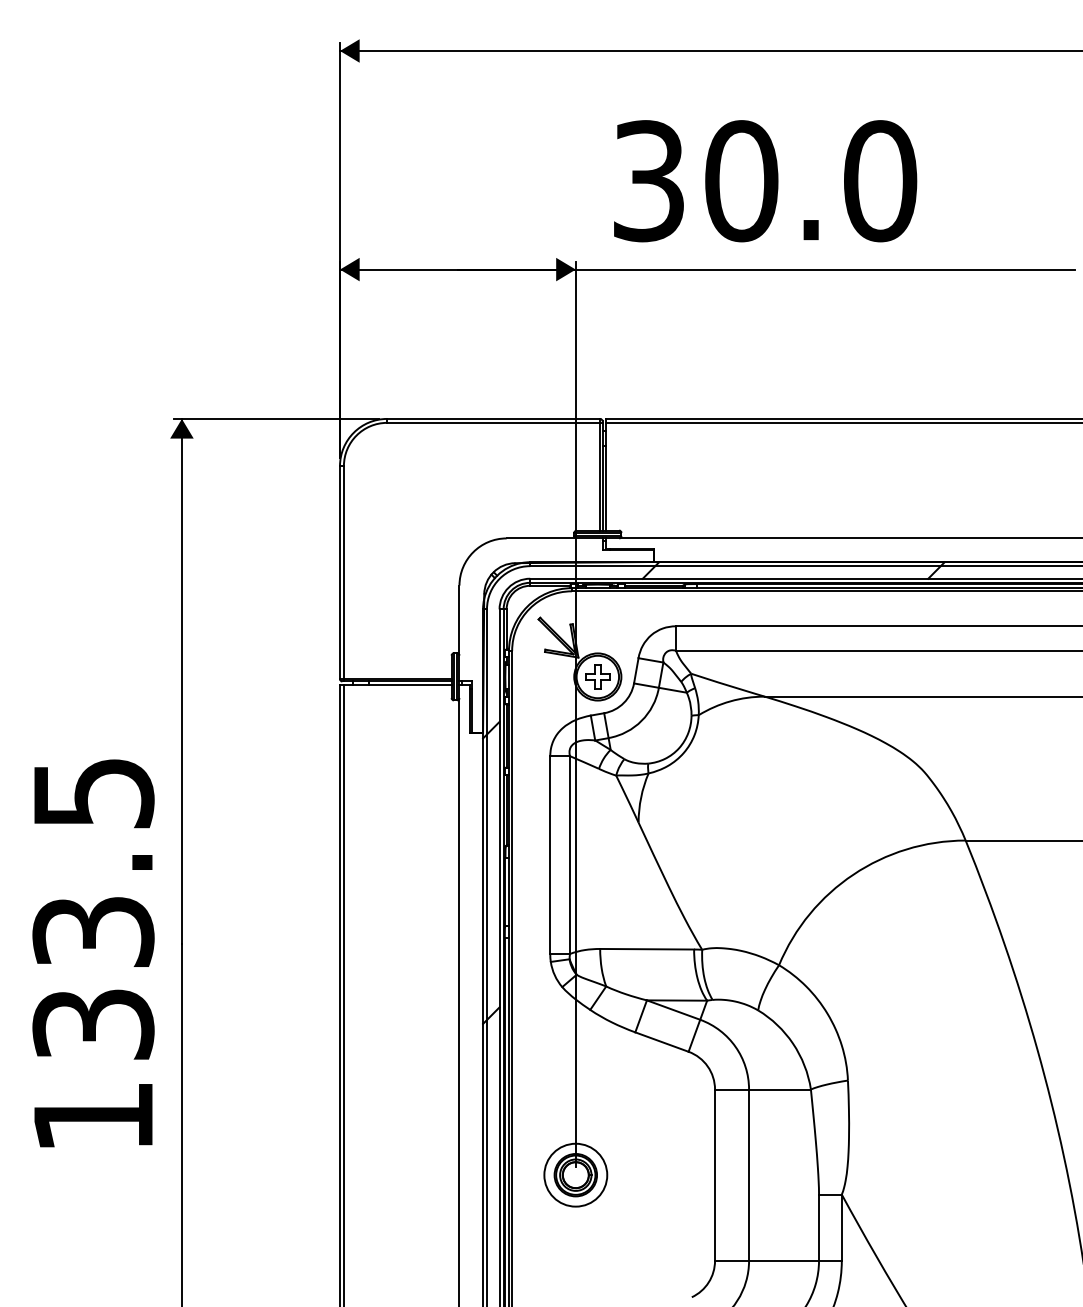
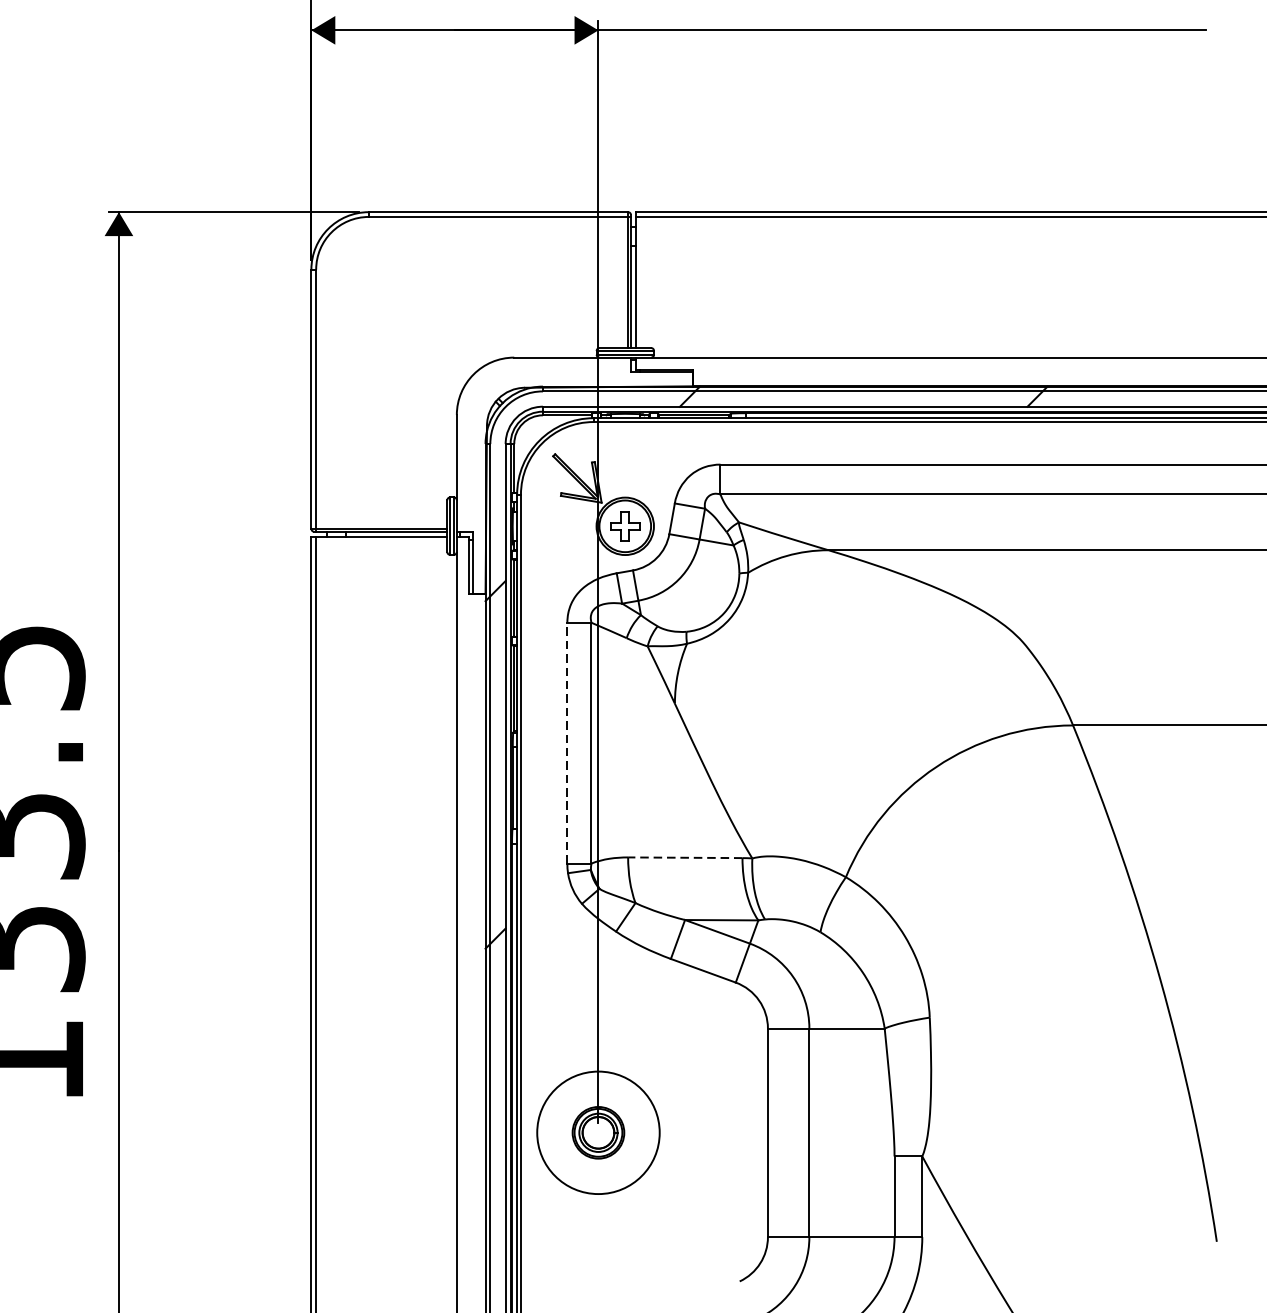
line: (550, 855) -> (567, 743), solid -> dashed
line: (647, 949) -> (685, 858), solid -> dashed
circle: (575, 1174) -> (598, 1131), size x1.6

